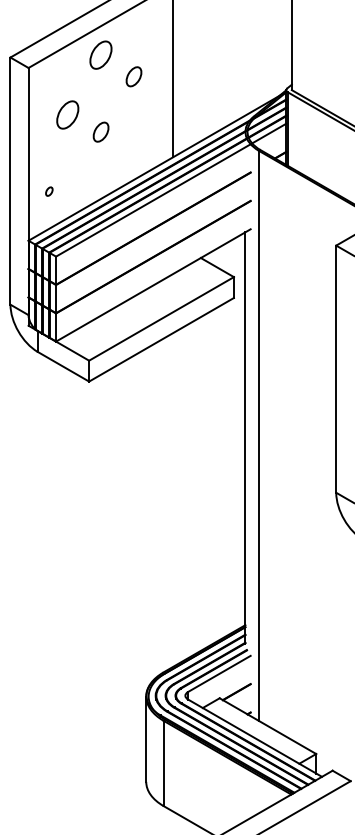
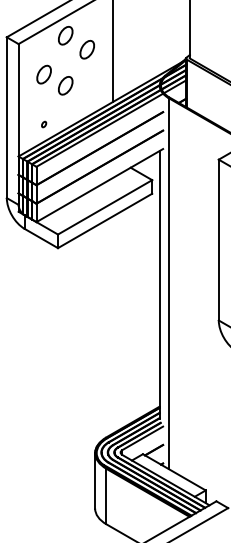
part: (132, 76) -> (86, 49), size x1.43
part: (100, 131) -> (65, 85), size x1.43
part: (49, 191) -> (44, 124), moved

